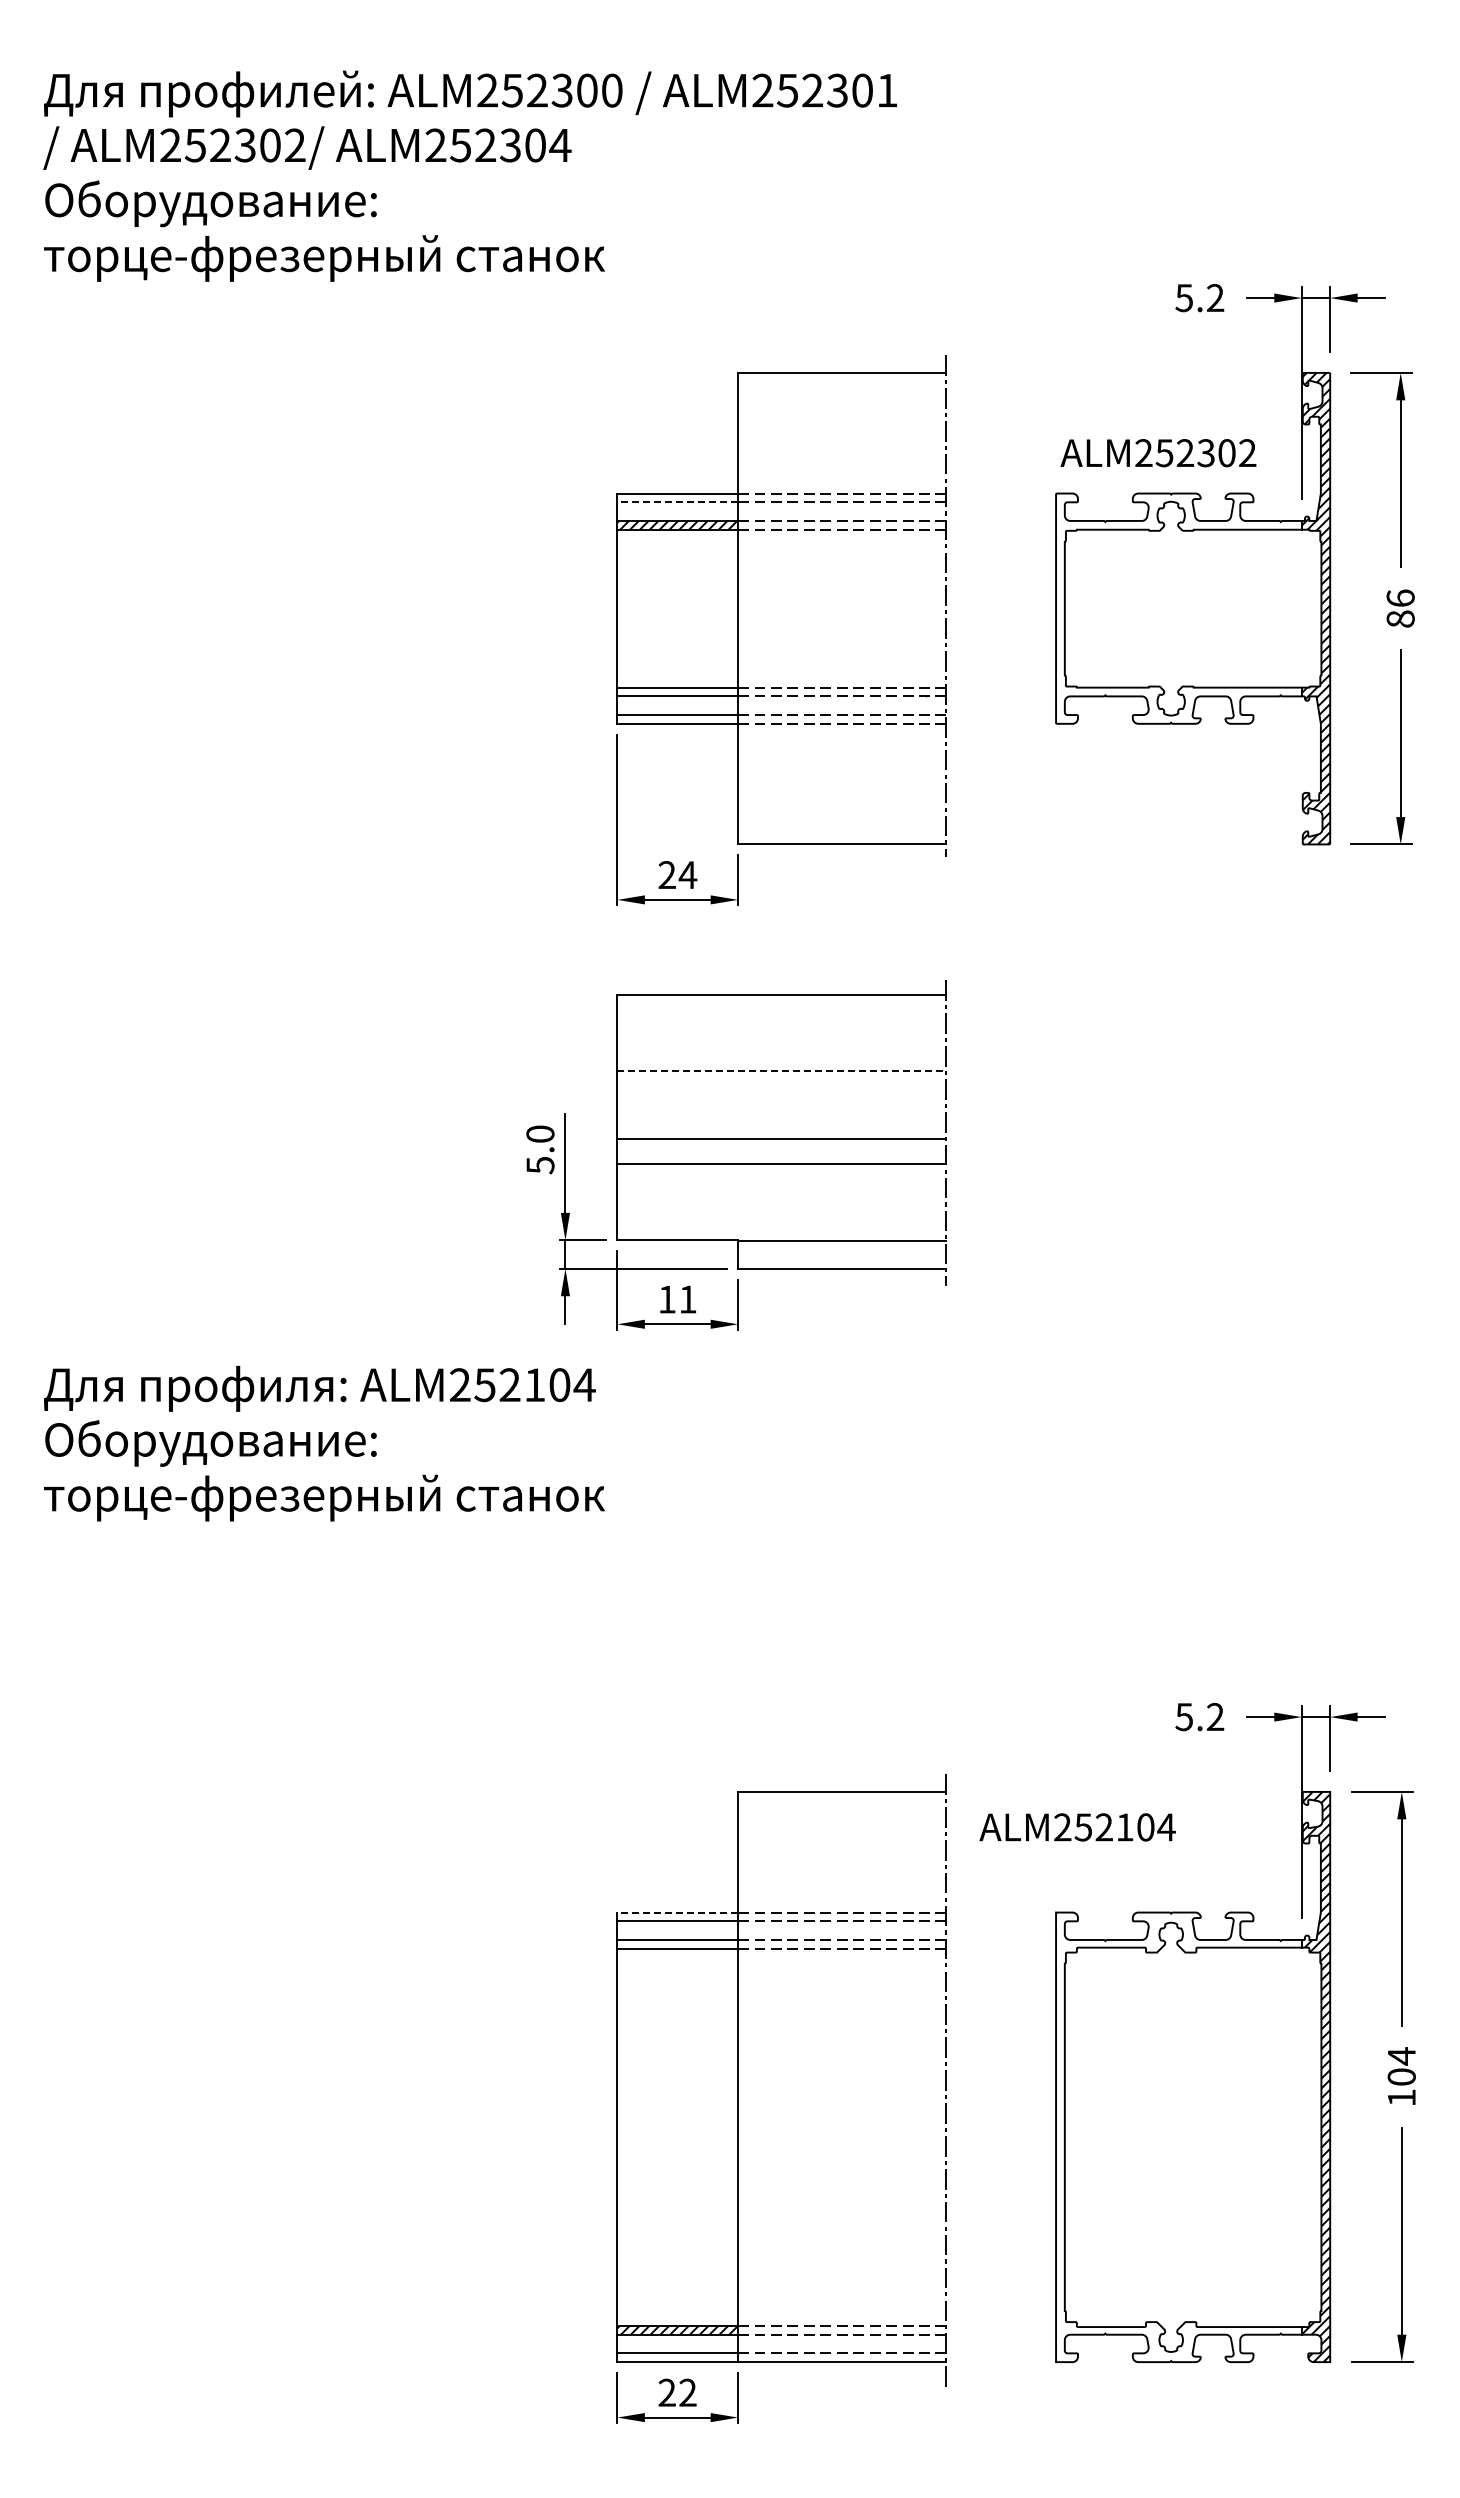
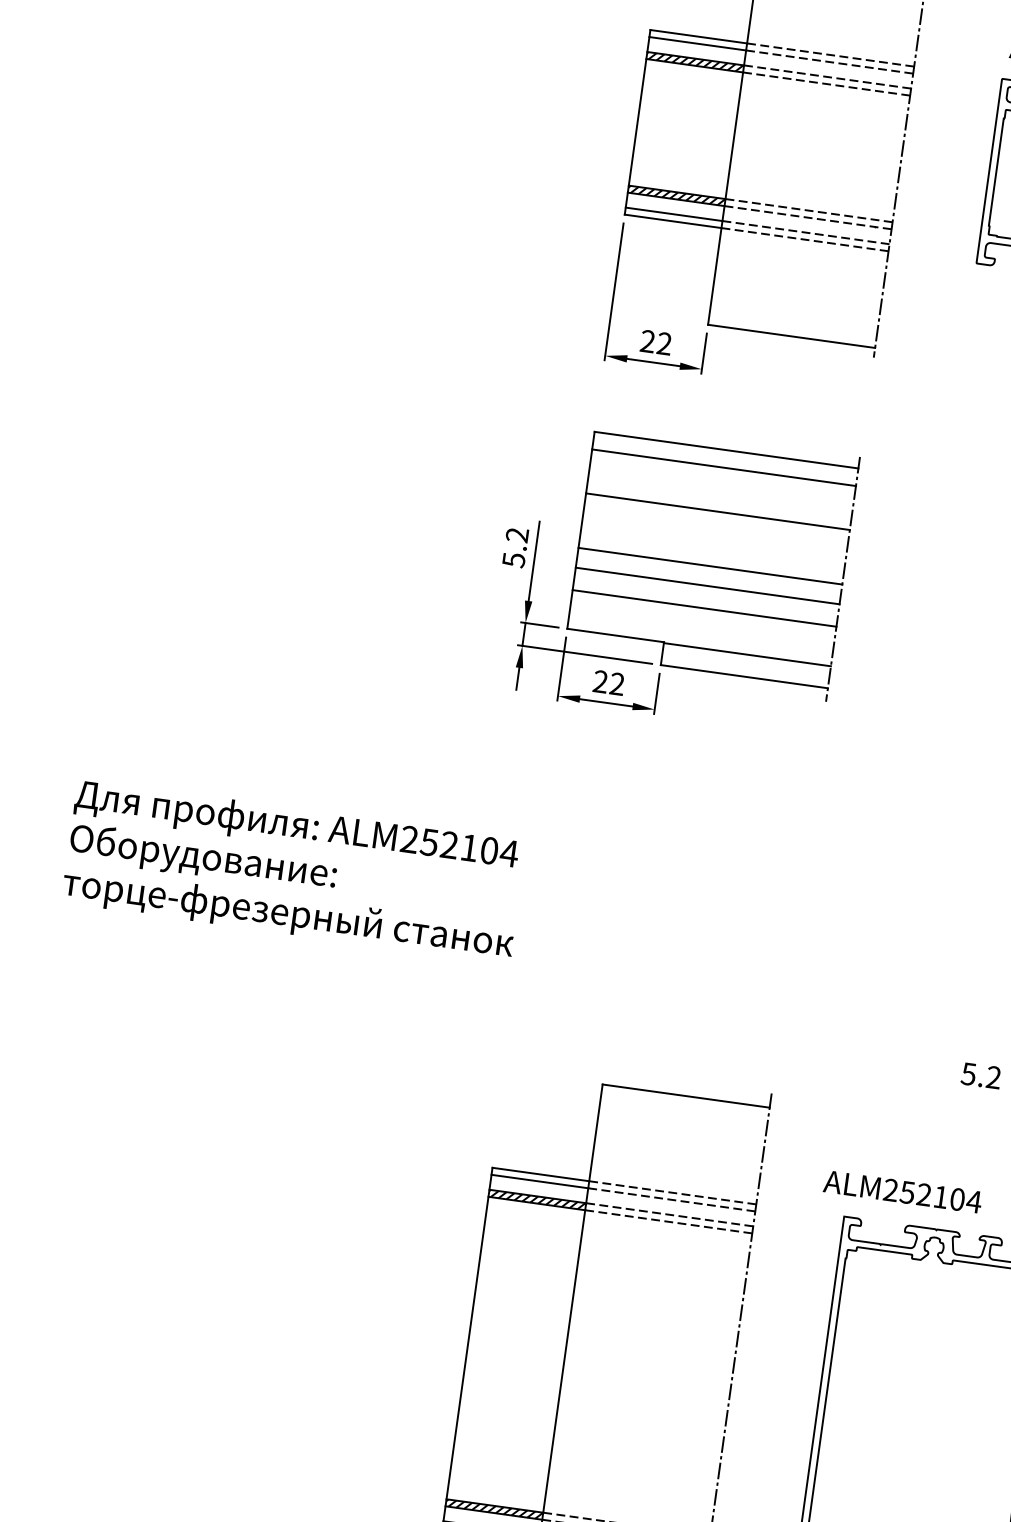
line: (677, 502) -> (697, 43), dashed -> solid
hatch: (677, 691) -> (676, 195), added
text: (687, 874) -> (664, 343), 24 -> 22
line: (781, 1016) -> (723, 467), added
line: (782, 1071) -> (718, 511), dashed -> solid
text: (540, 1133) -> (517, 534), 5.0 -> 5.2
line: (781, 1192) -> (704, 608), added
text: (677, 1299) -> (608, 682), 11 -> 22
text: (324, 1443) -> (294, 871), moved
text: (1077, 1827) -> (902, 1191), moved
line: (677, 1912) -> (540, 1174), dashed -> solid
hatch: (677, 1943) -> (537, 1199), added

